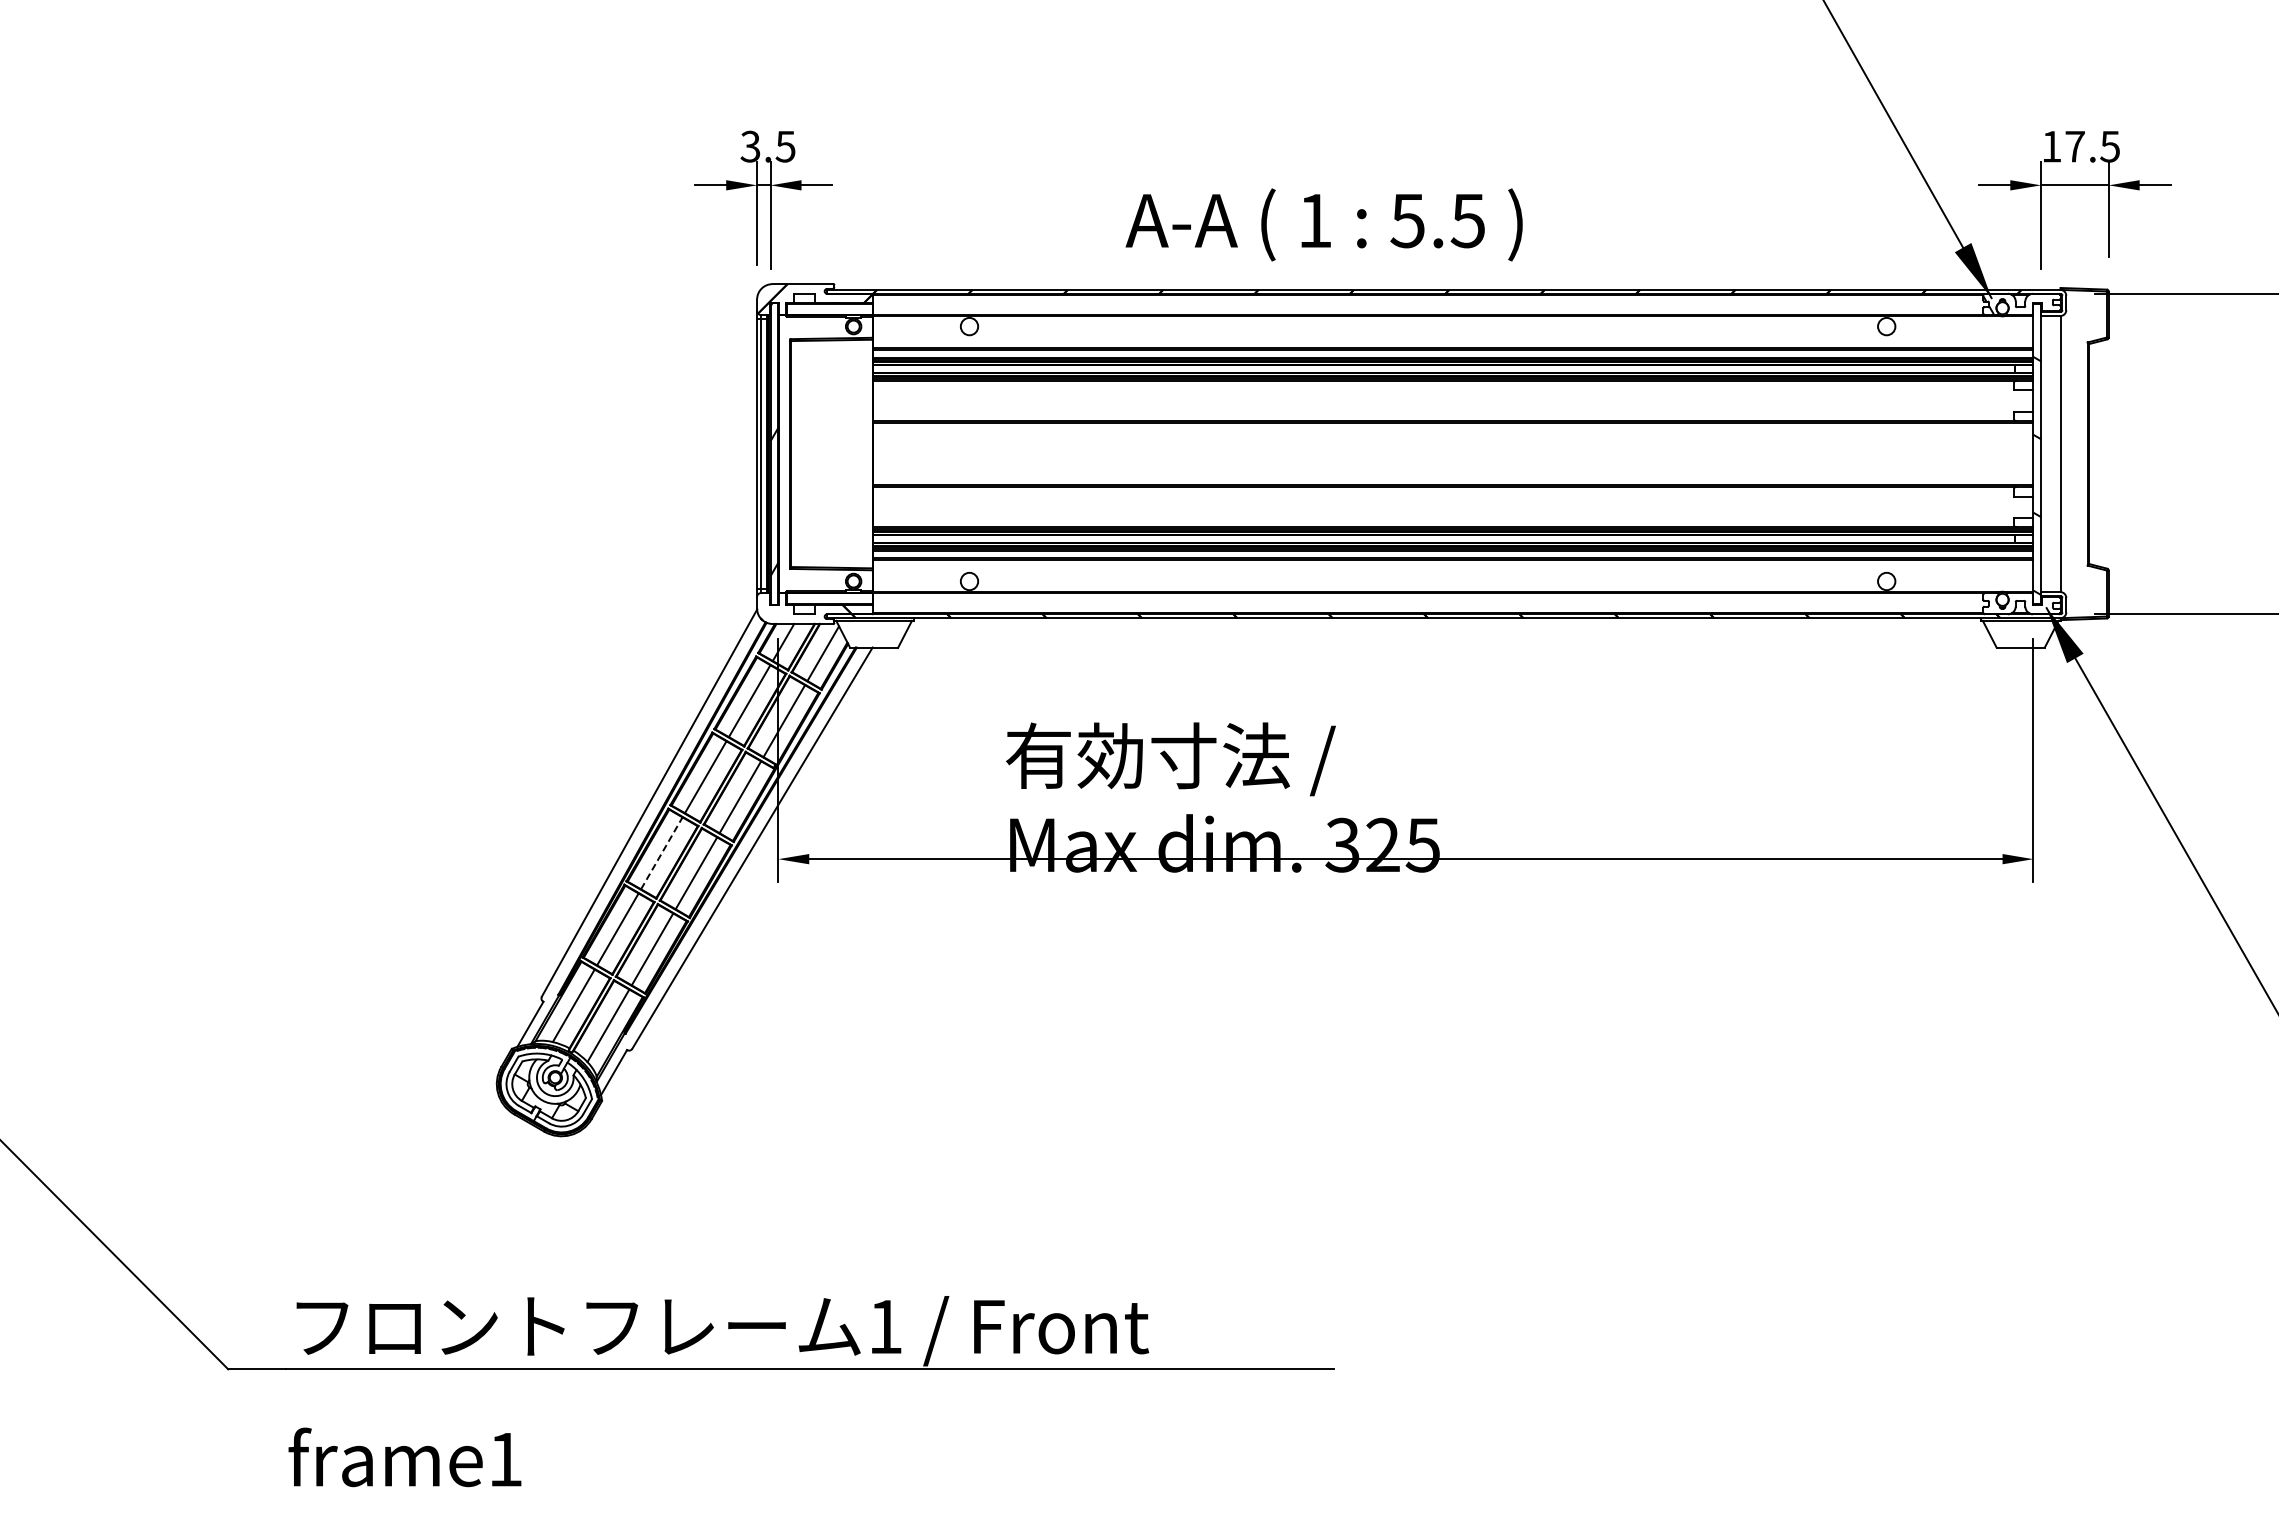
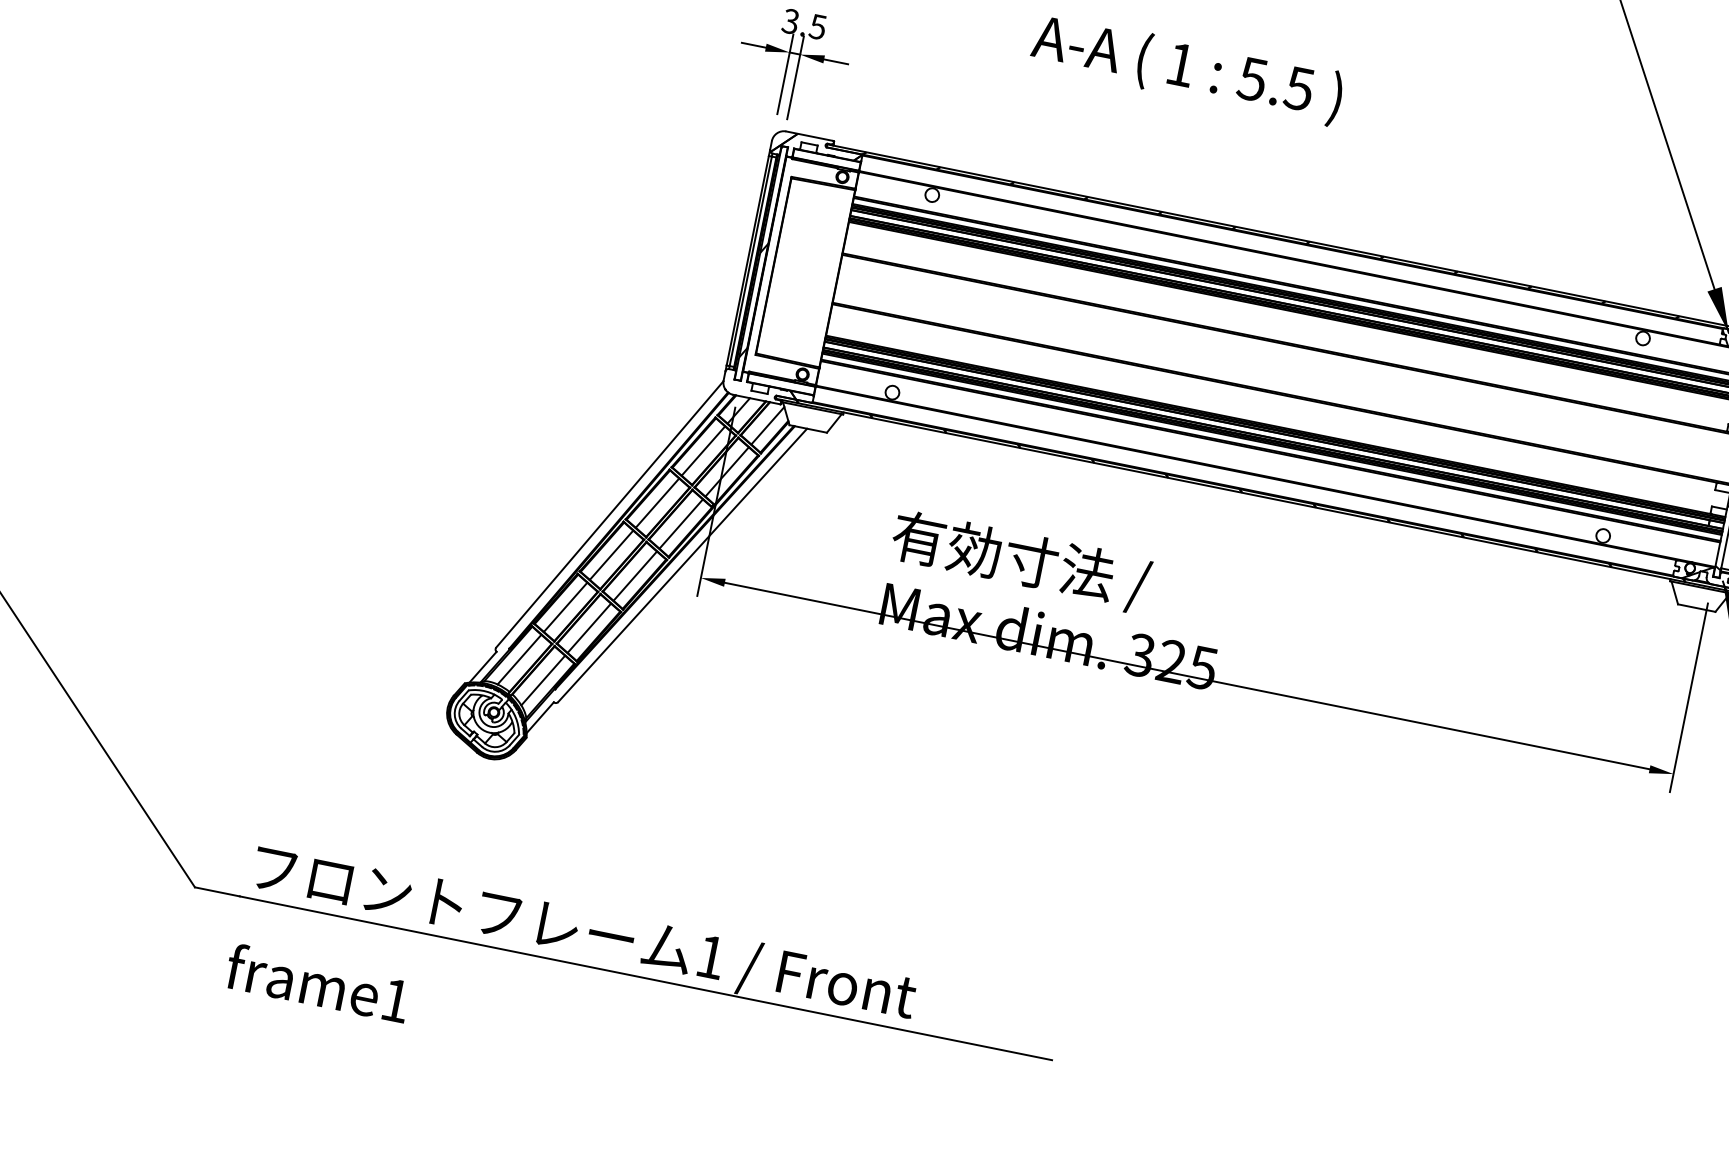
text: (1323, 224) -> (1186, 68), moved
hatch: (2012, 603) -> (1697, 572), added
line: (662, 852) -> (612, 554), dashed -> solid

